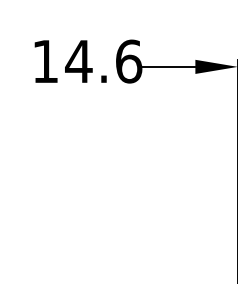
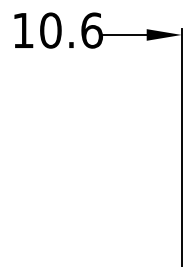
text: (78, 61) -> (50, 30), 14.6 -> 10.6

